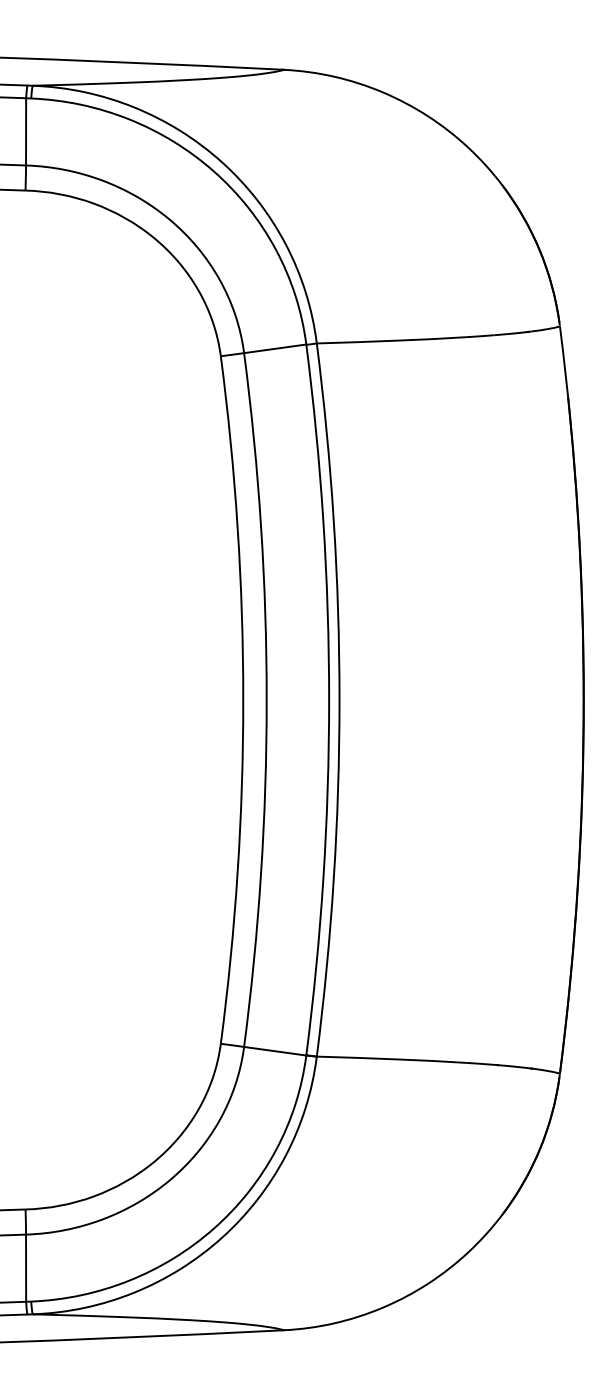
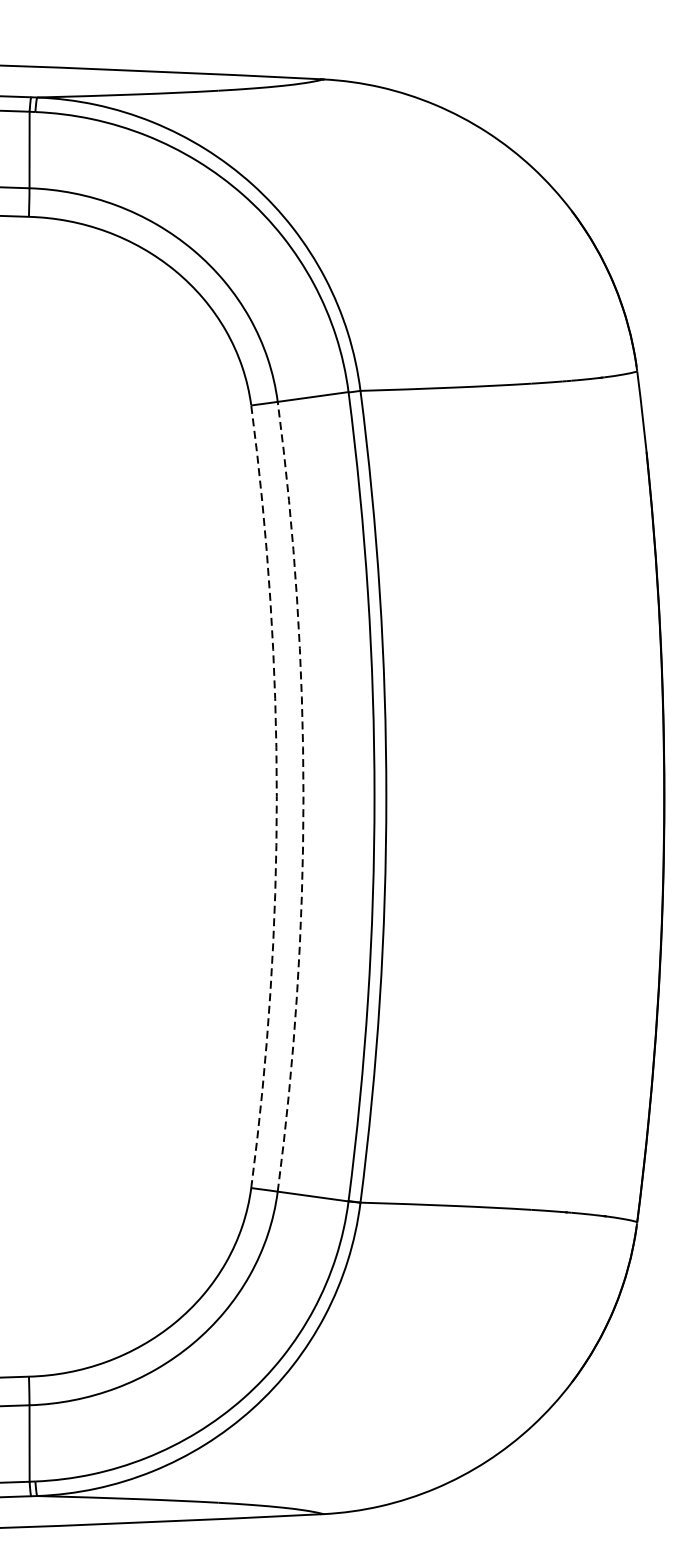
arc: (243, 700) -> (277, 797), solid -> dashed
arc: (266, 700) -> (303, 797), solid -> dashed

